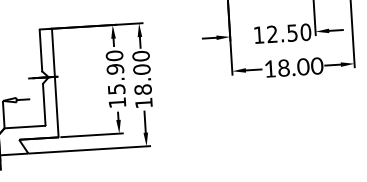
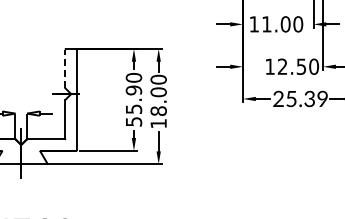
line: (40, 50) -> (65, 68), solid -> dashed
text: (293, 67) -> (300, 98), 18.00 -> 25.39
text: (118, 102) -> (134, 121), 15.90 -> 55.90

